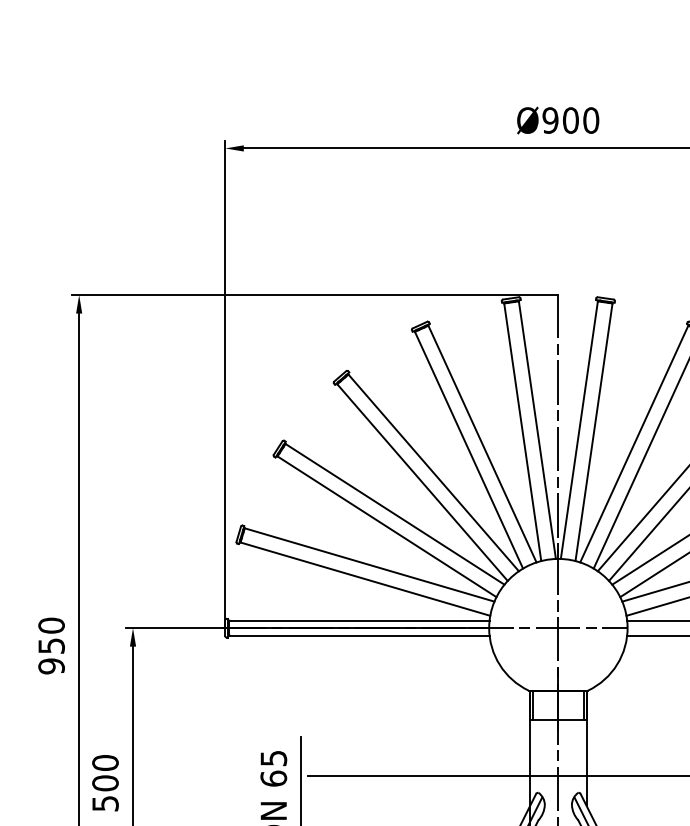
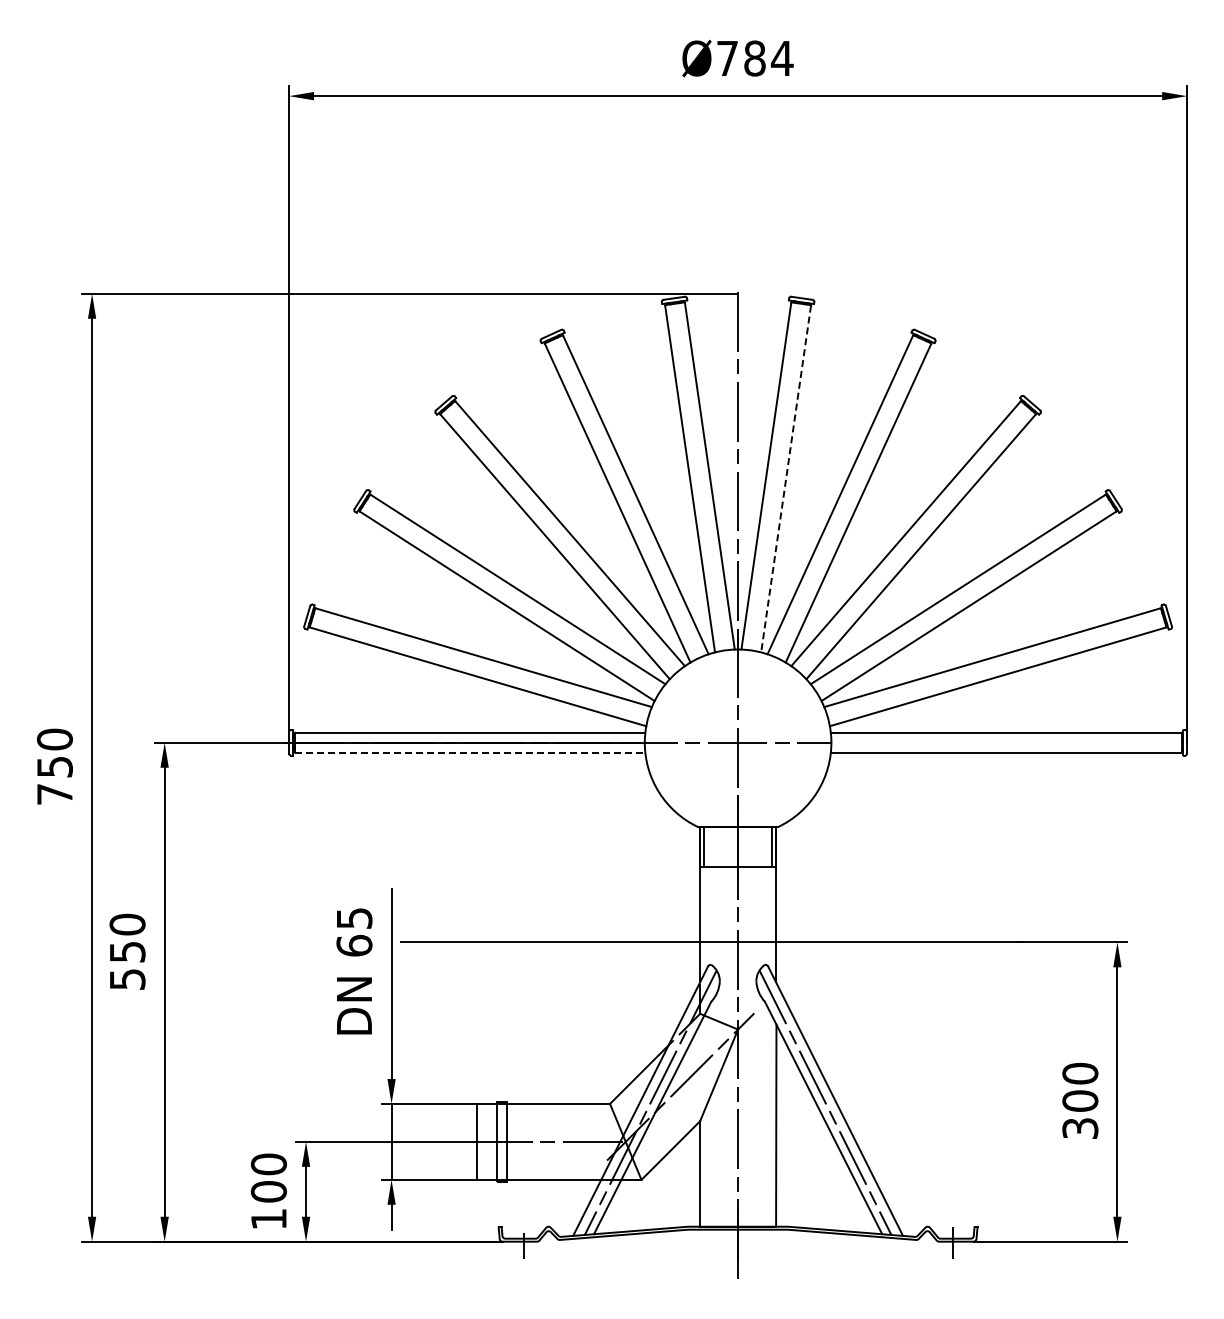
text: (570, 120) -> (754, 58), Ø900 -> Ø784
line: (594, 432) -> (786, 479), solid -> dashed
line: (359, 635) -> (470, 752), solid -> dashed
text: (51, 666) -> (54, 794), 950 -> 750
text: (105, 782) -> (127, 951), 500 -> 550

